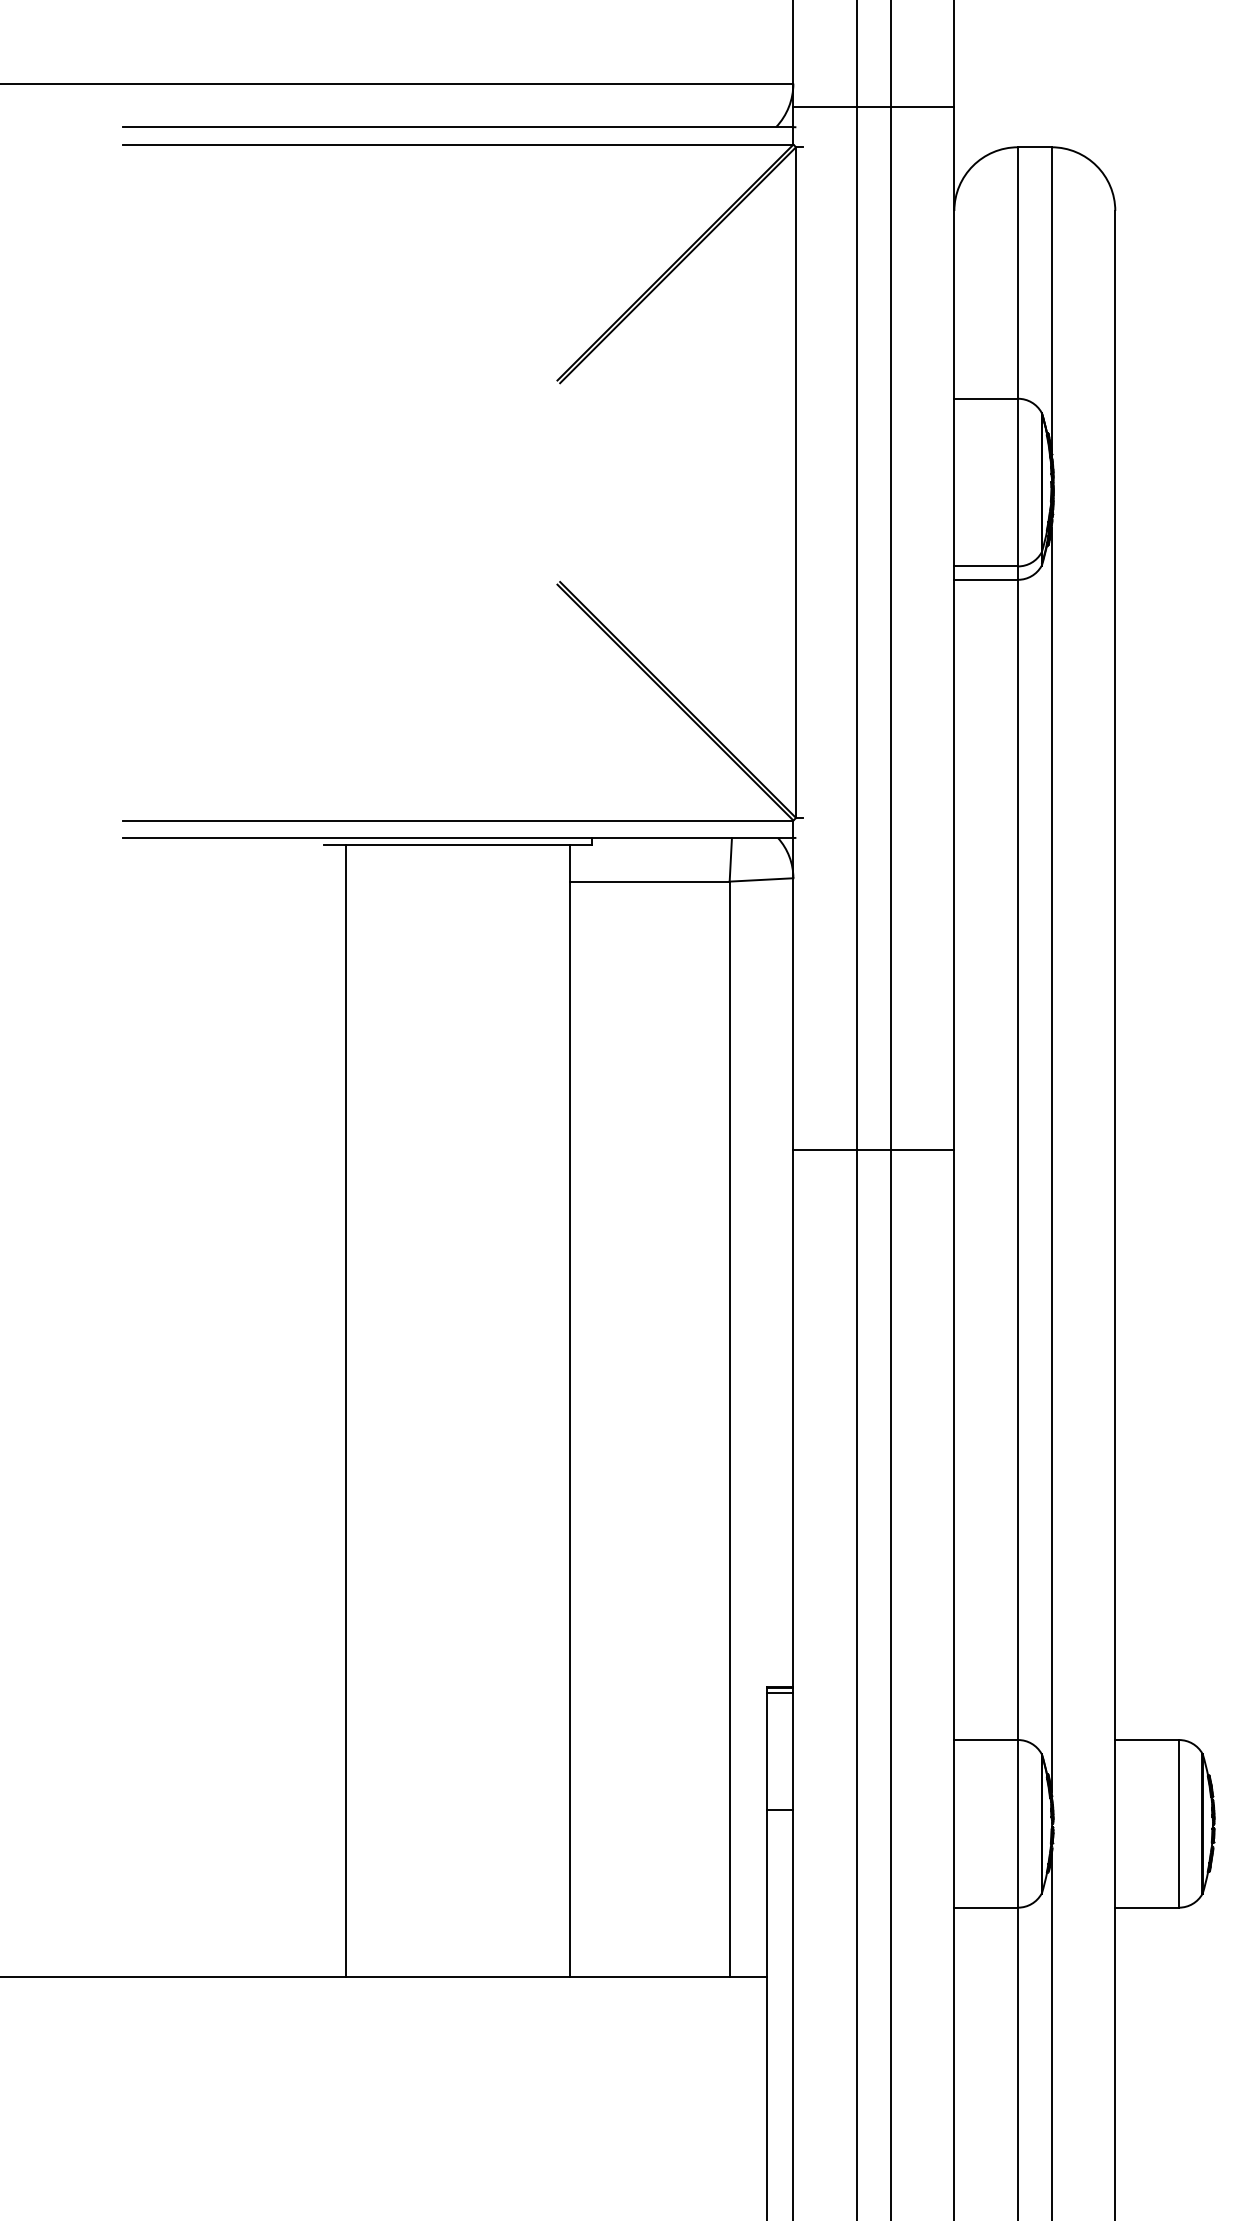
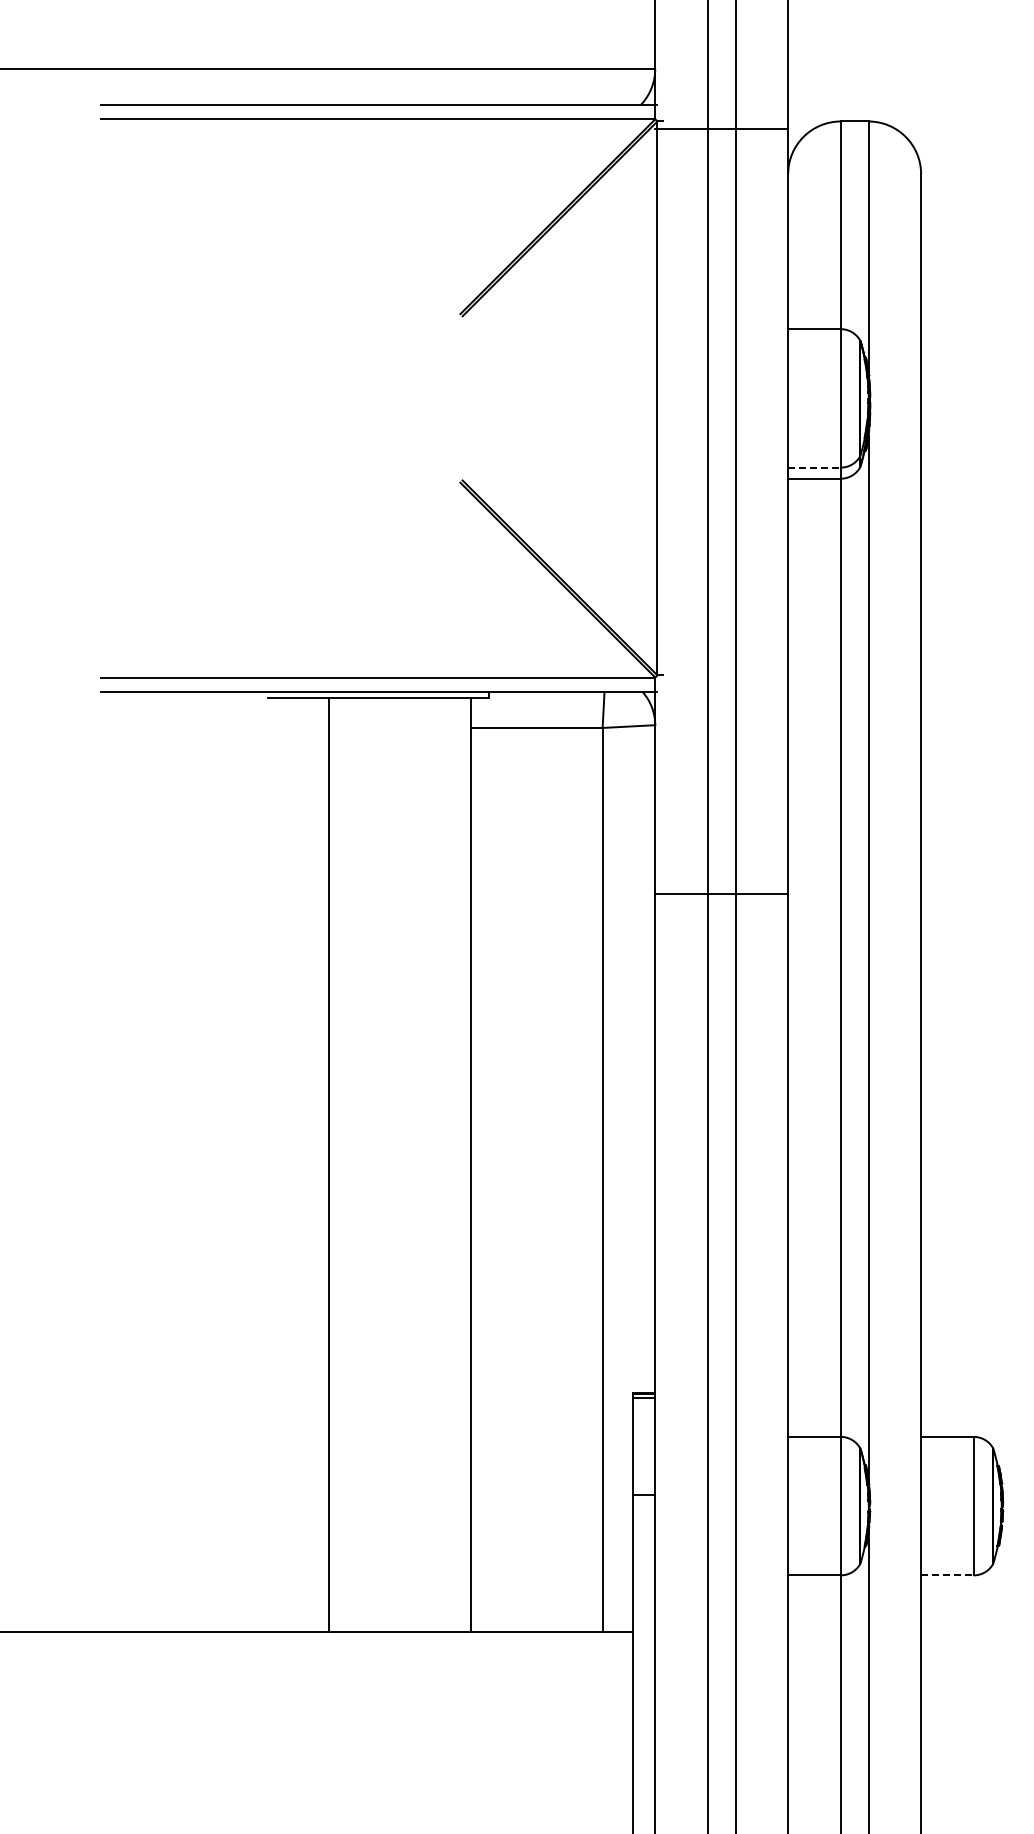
line: (873, 107) -> (721, 129), moved
line: (987, 566) -> (815, 467), solid -> dashed
line: (873, 1149) -> (721, 893), moved
line: (345, 1410) -> (328, 1164), moved
line: (1147, 1907) -> (947, 1575), solid -> dashed

